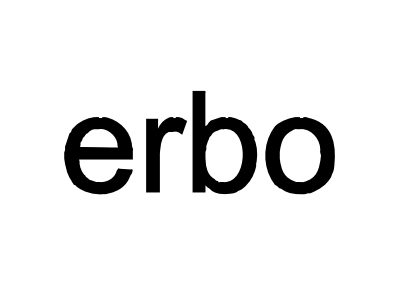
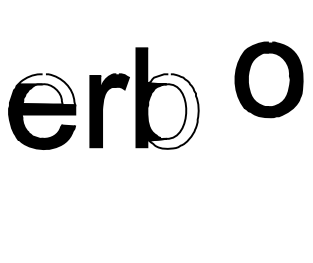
fill: (102, 133) -> (46, 89), removed
fill: (230, 155) -> (173, 111), removed
part: (299, 155) -> (268, 79), moved

